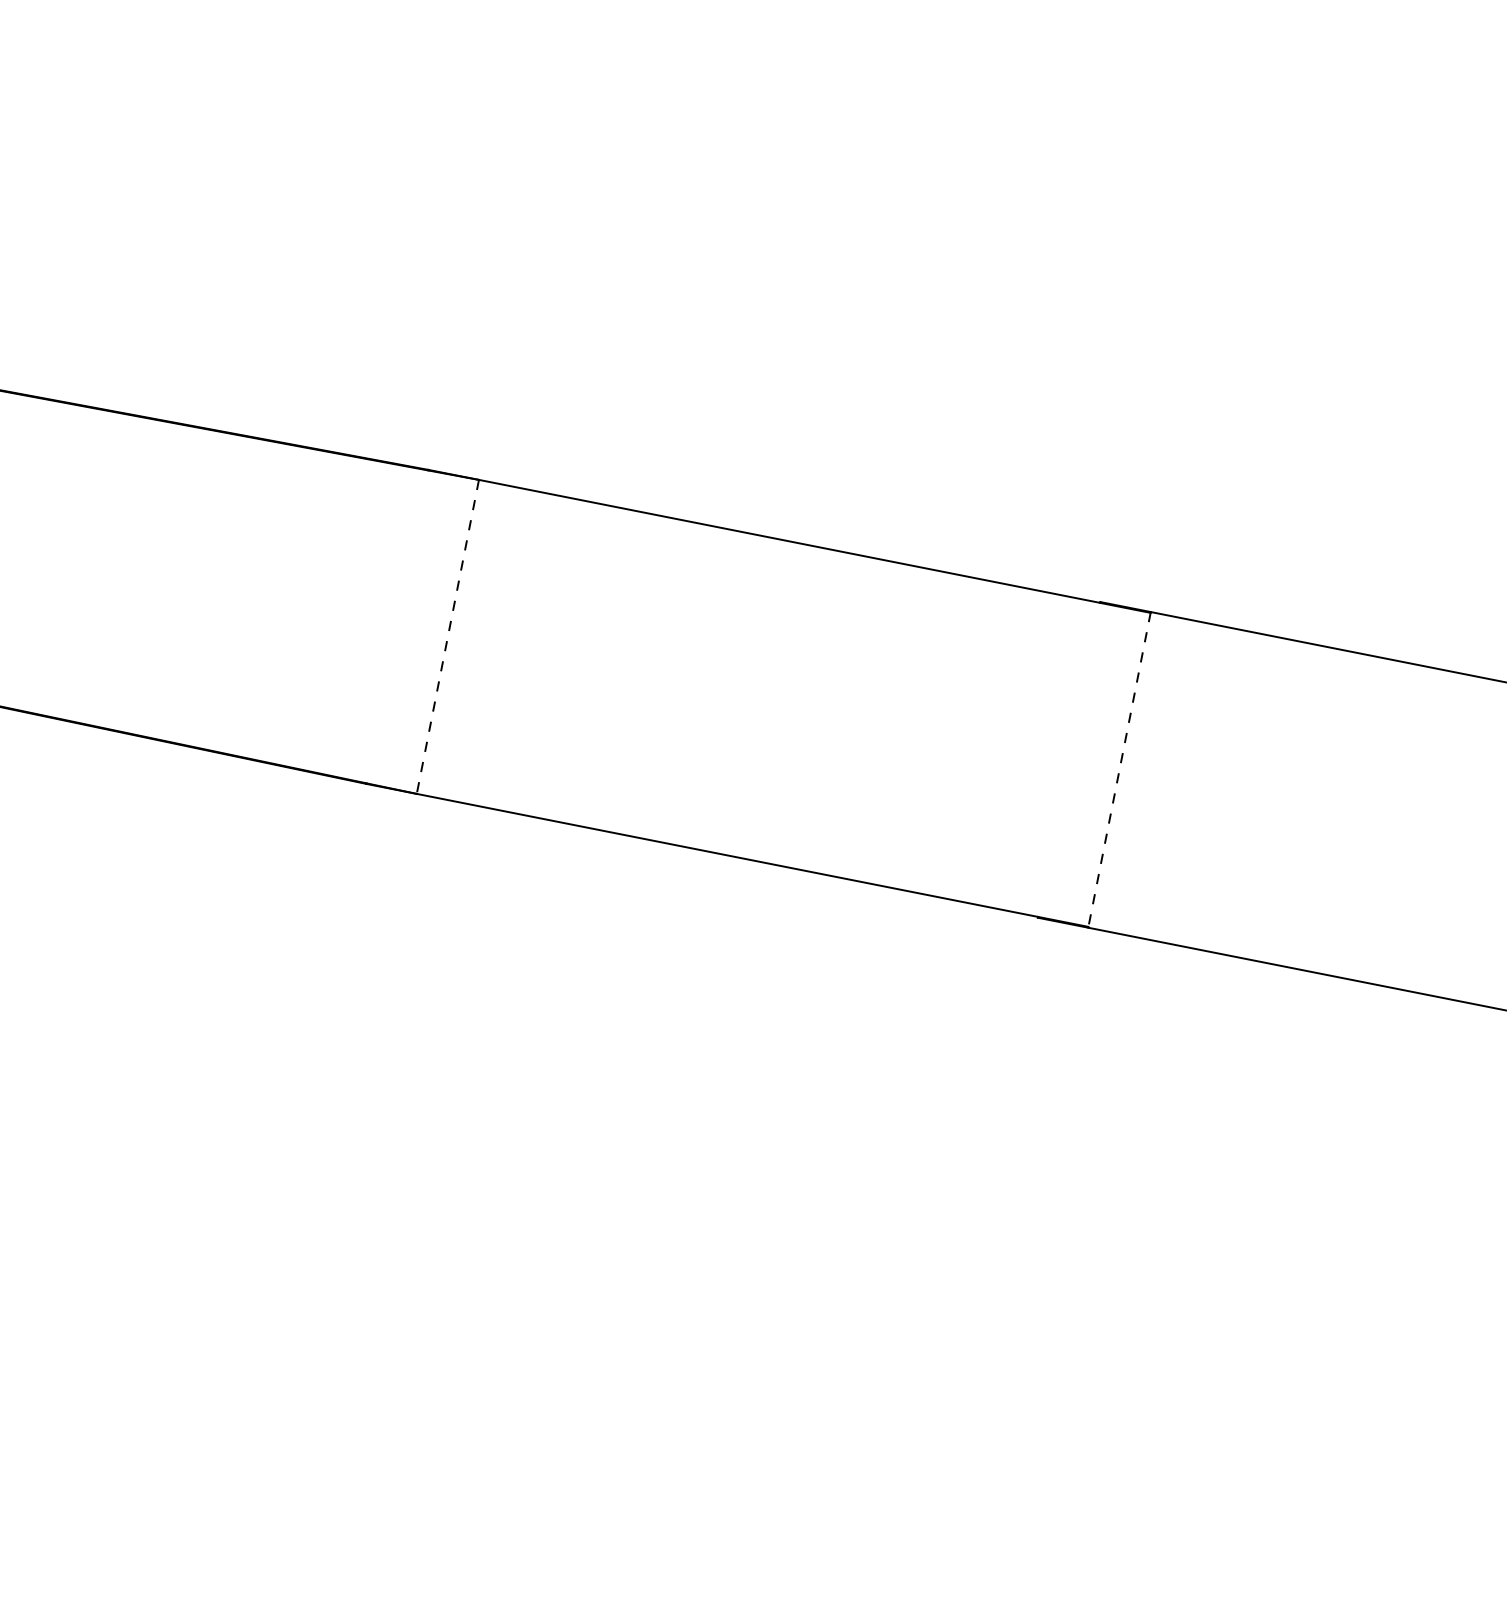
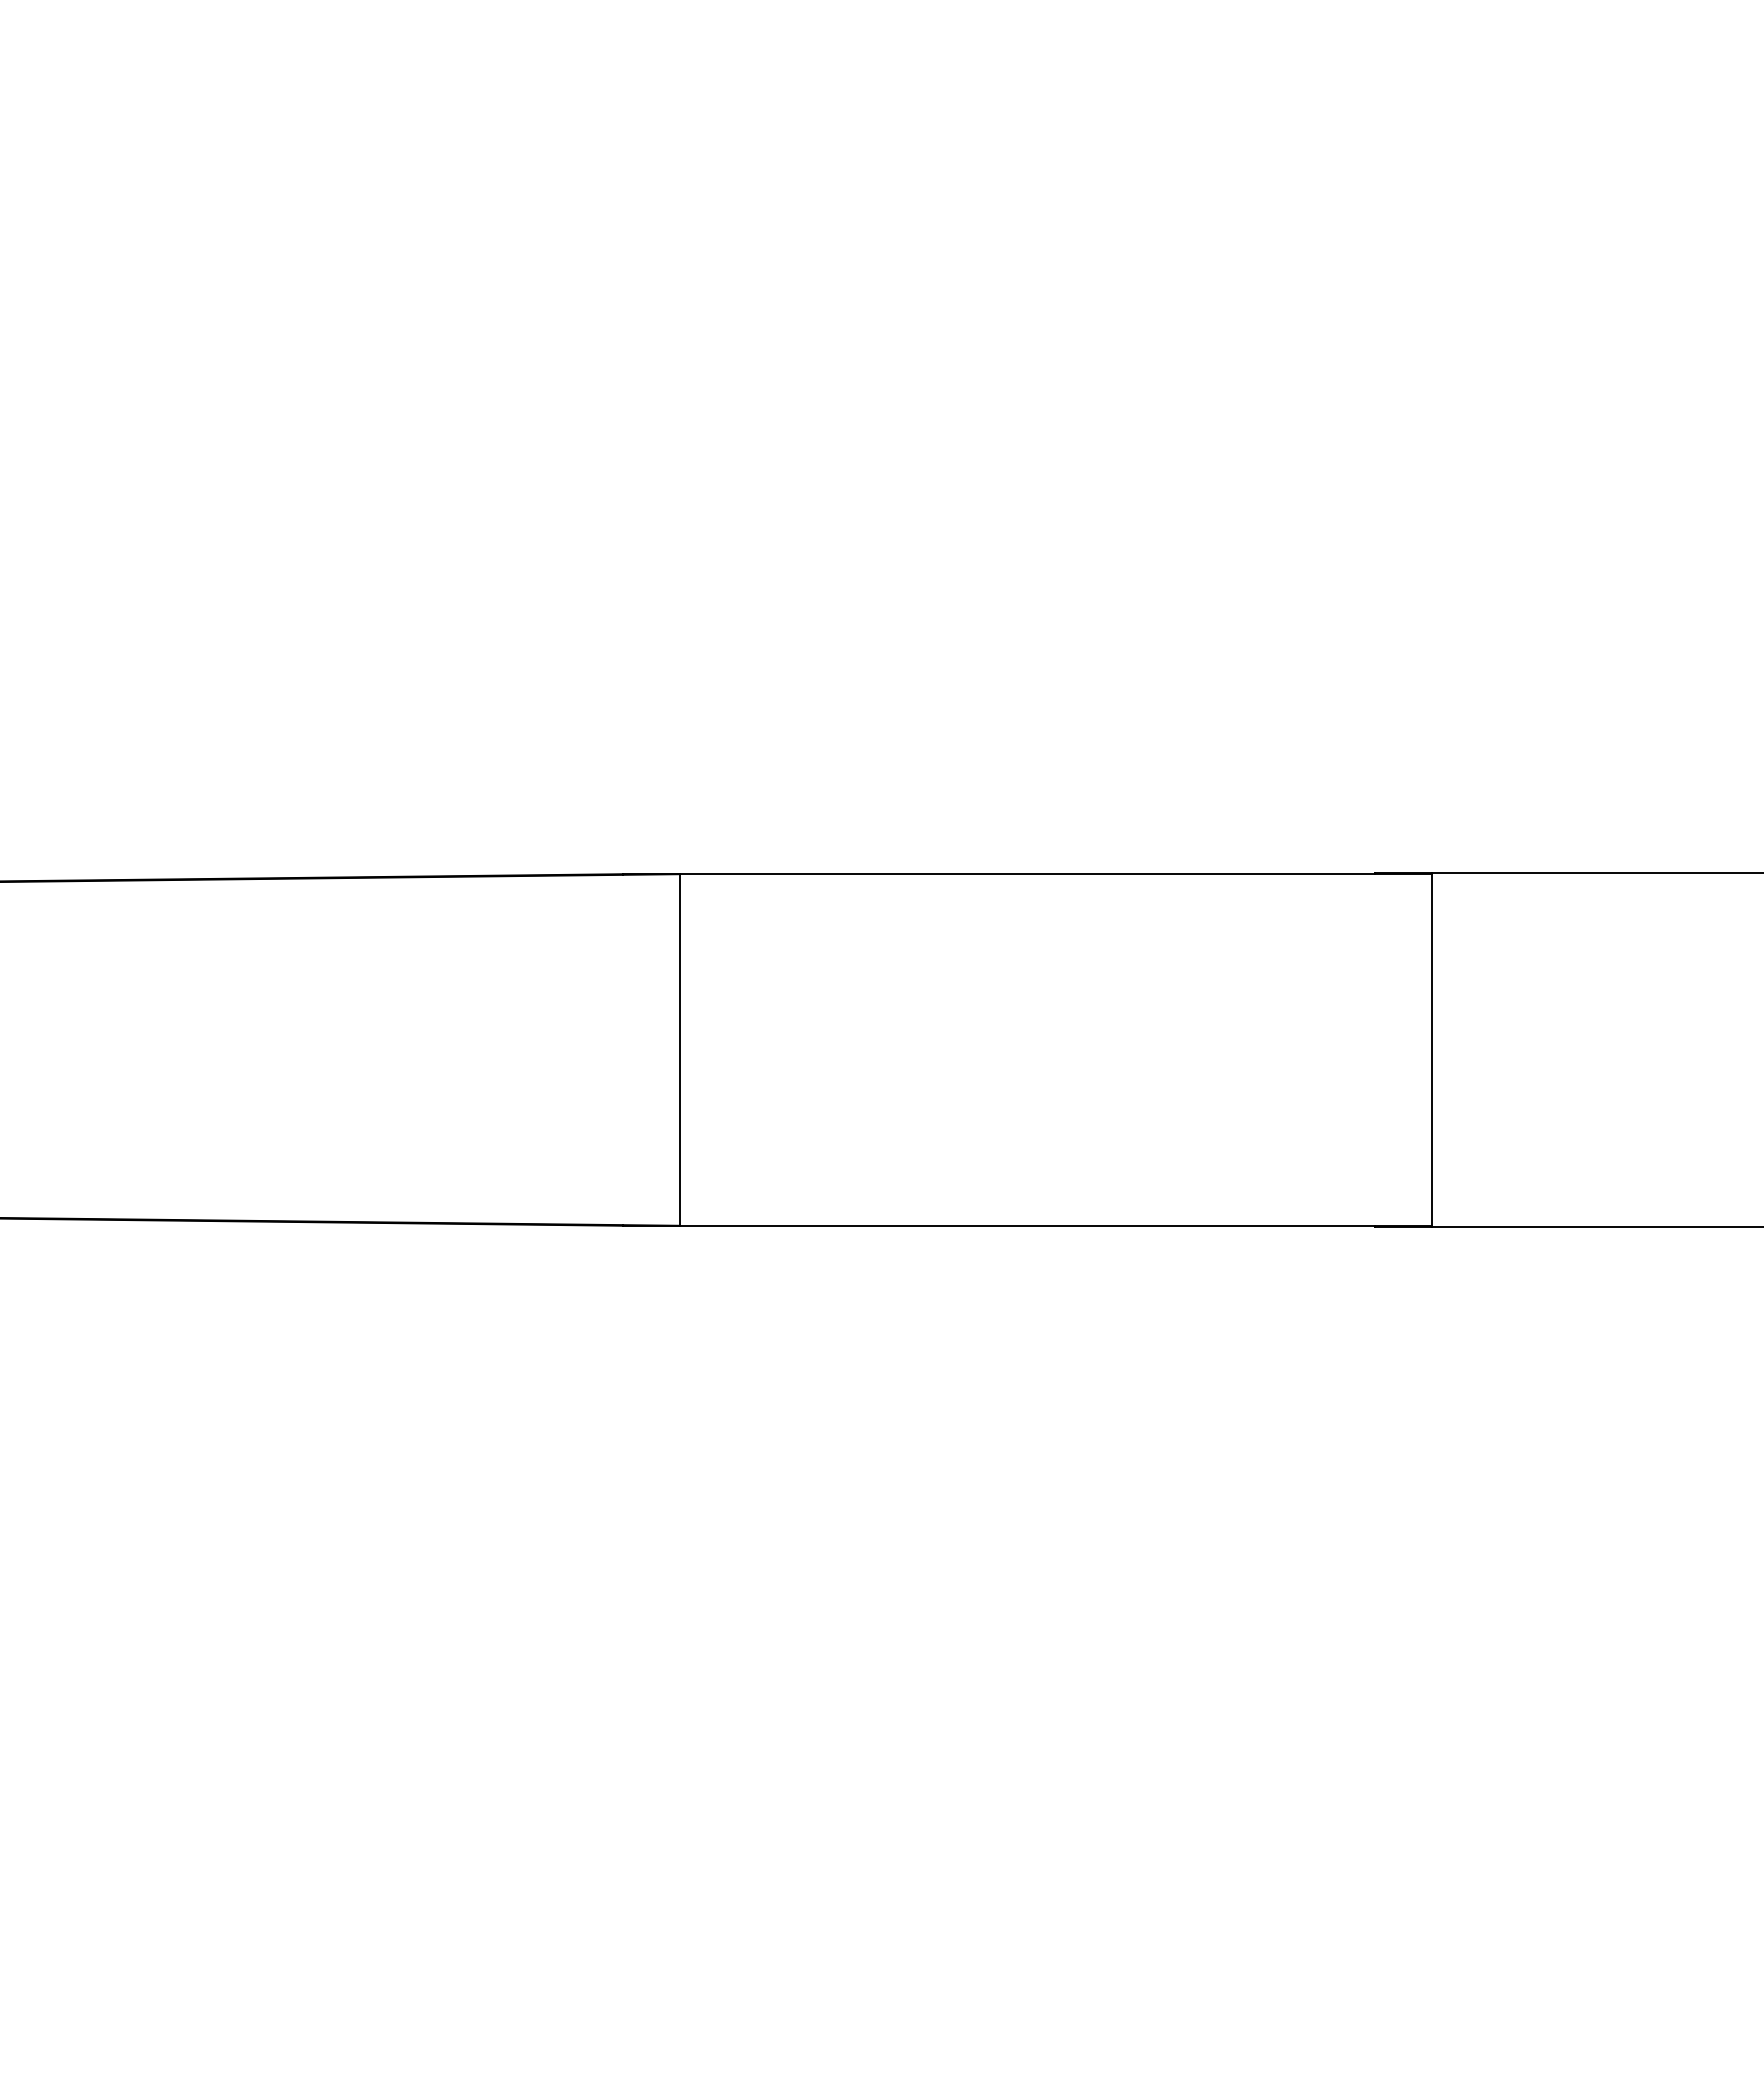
line: (447, 636) -> (679, 1049), dashed -> solid
line: (1119, 769) -> (1431, 1049), dashed -> solid

